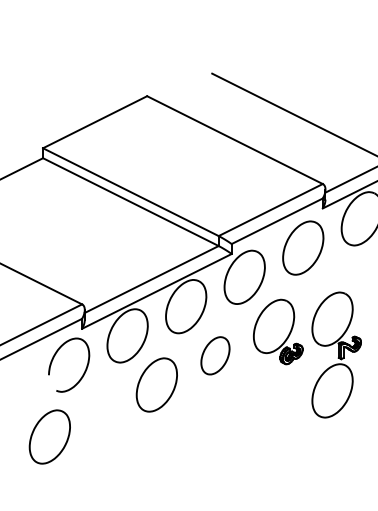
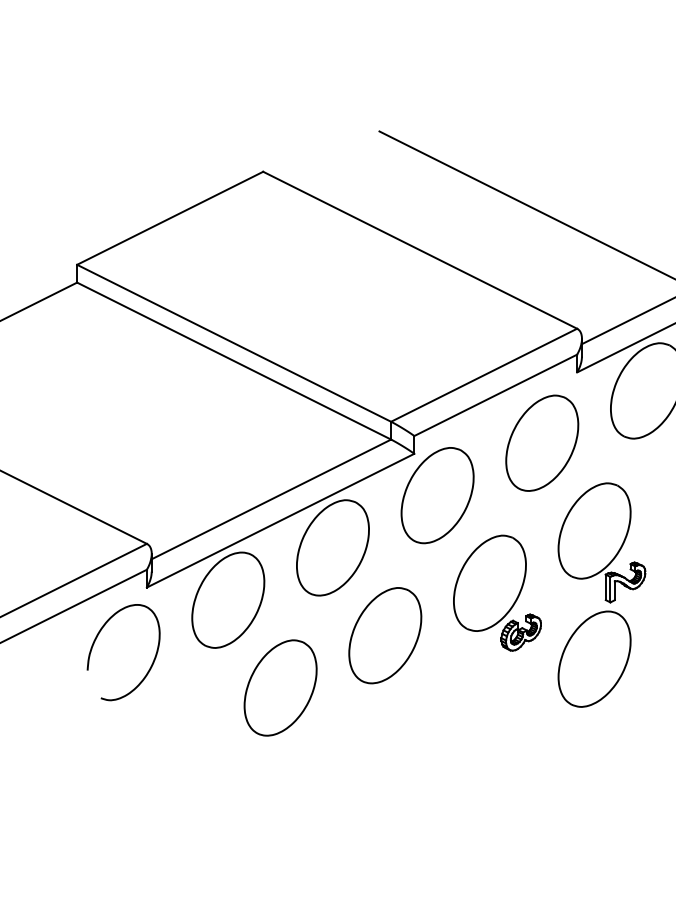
part: (336, 354) -> (601, 594), moved
part: (215, 355) -> (385, 635), size x1.43
part: (49, 436) -> (88, 780), removed

